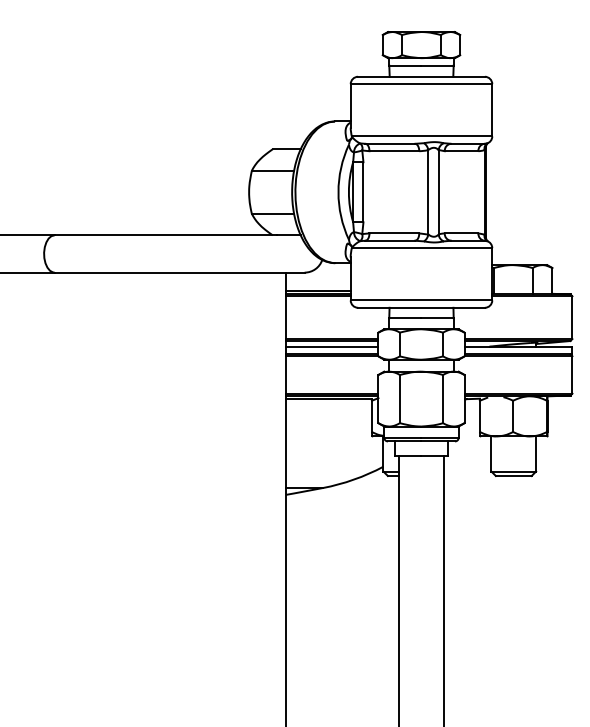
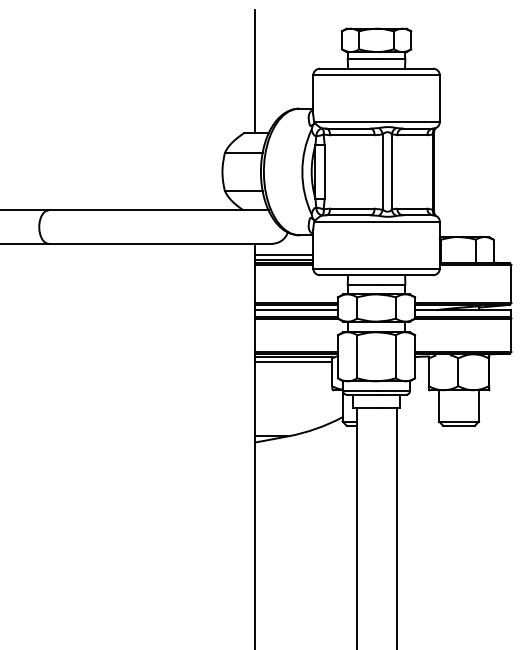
line: (285, 80) -> (255, 72), added
line: (317, 285) -> (283, 255), added
line: (328, 405) -> (293, 362), added

